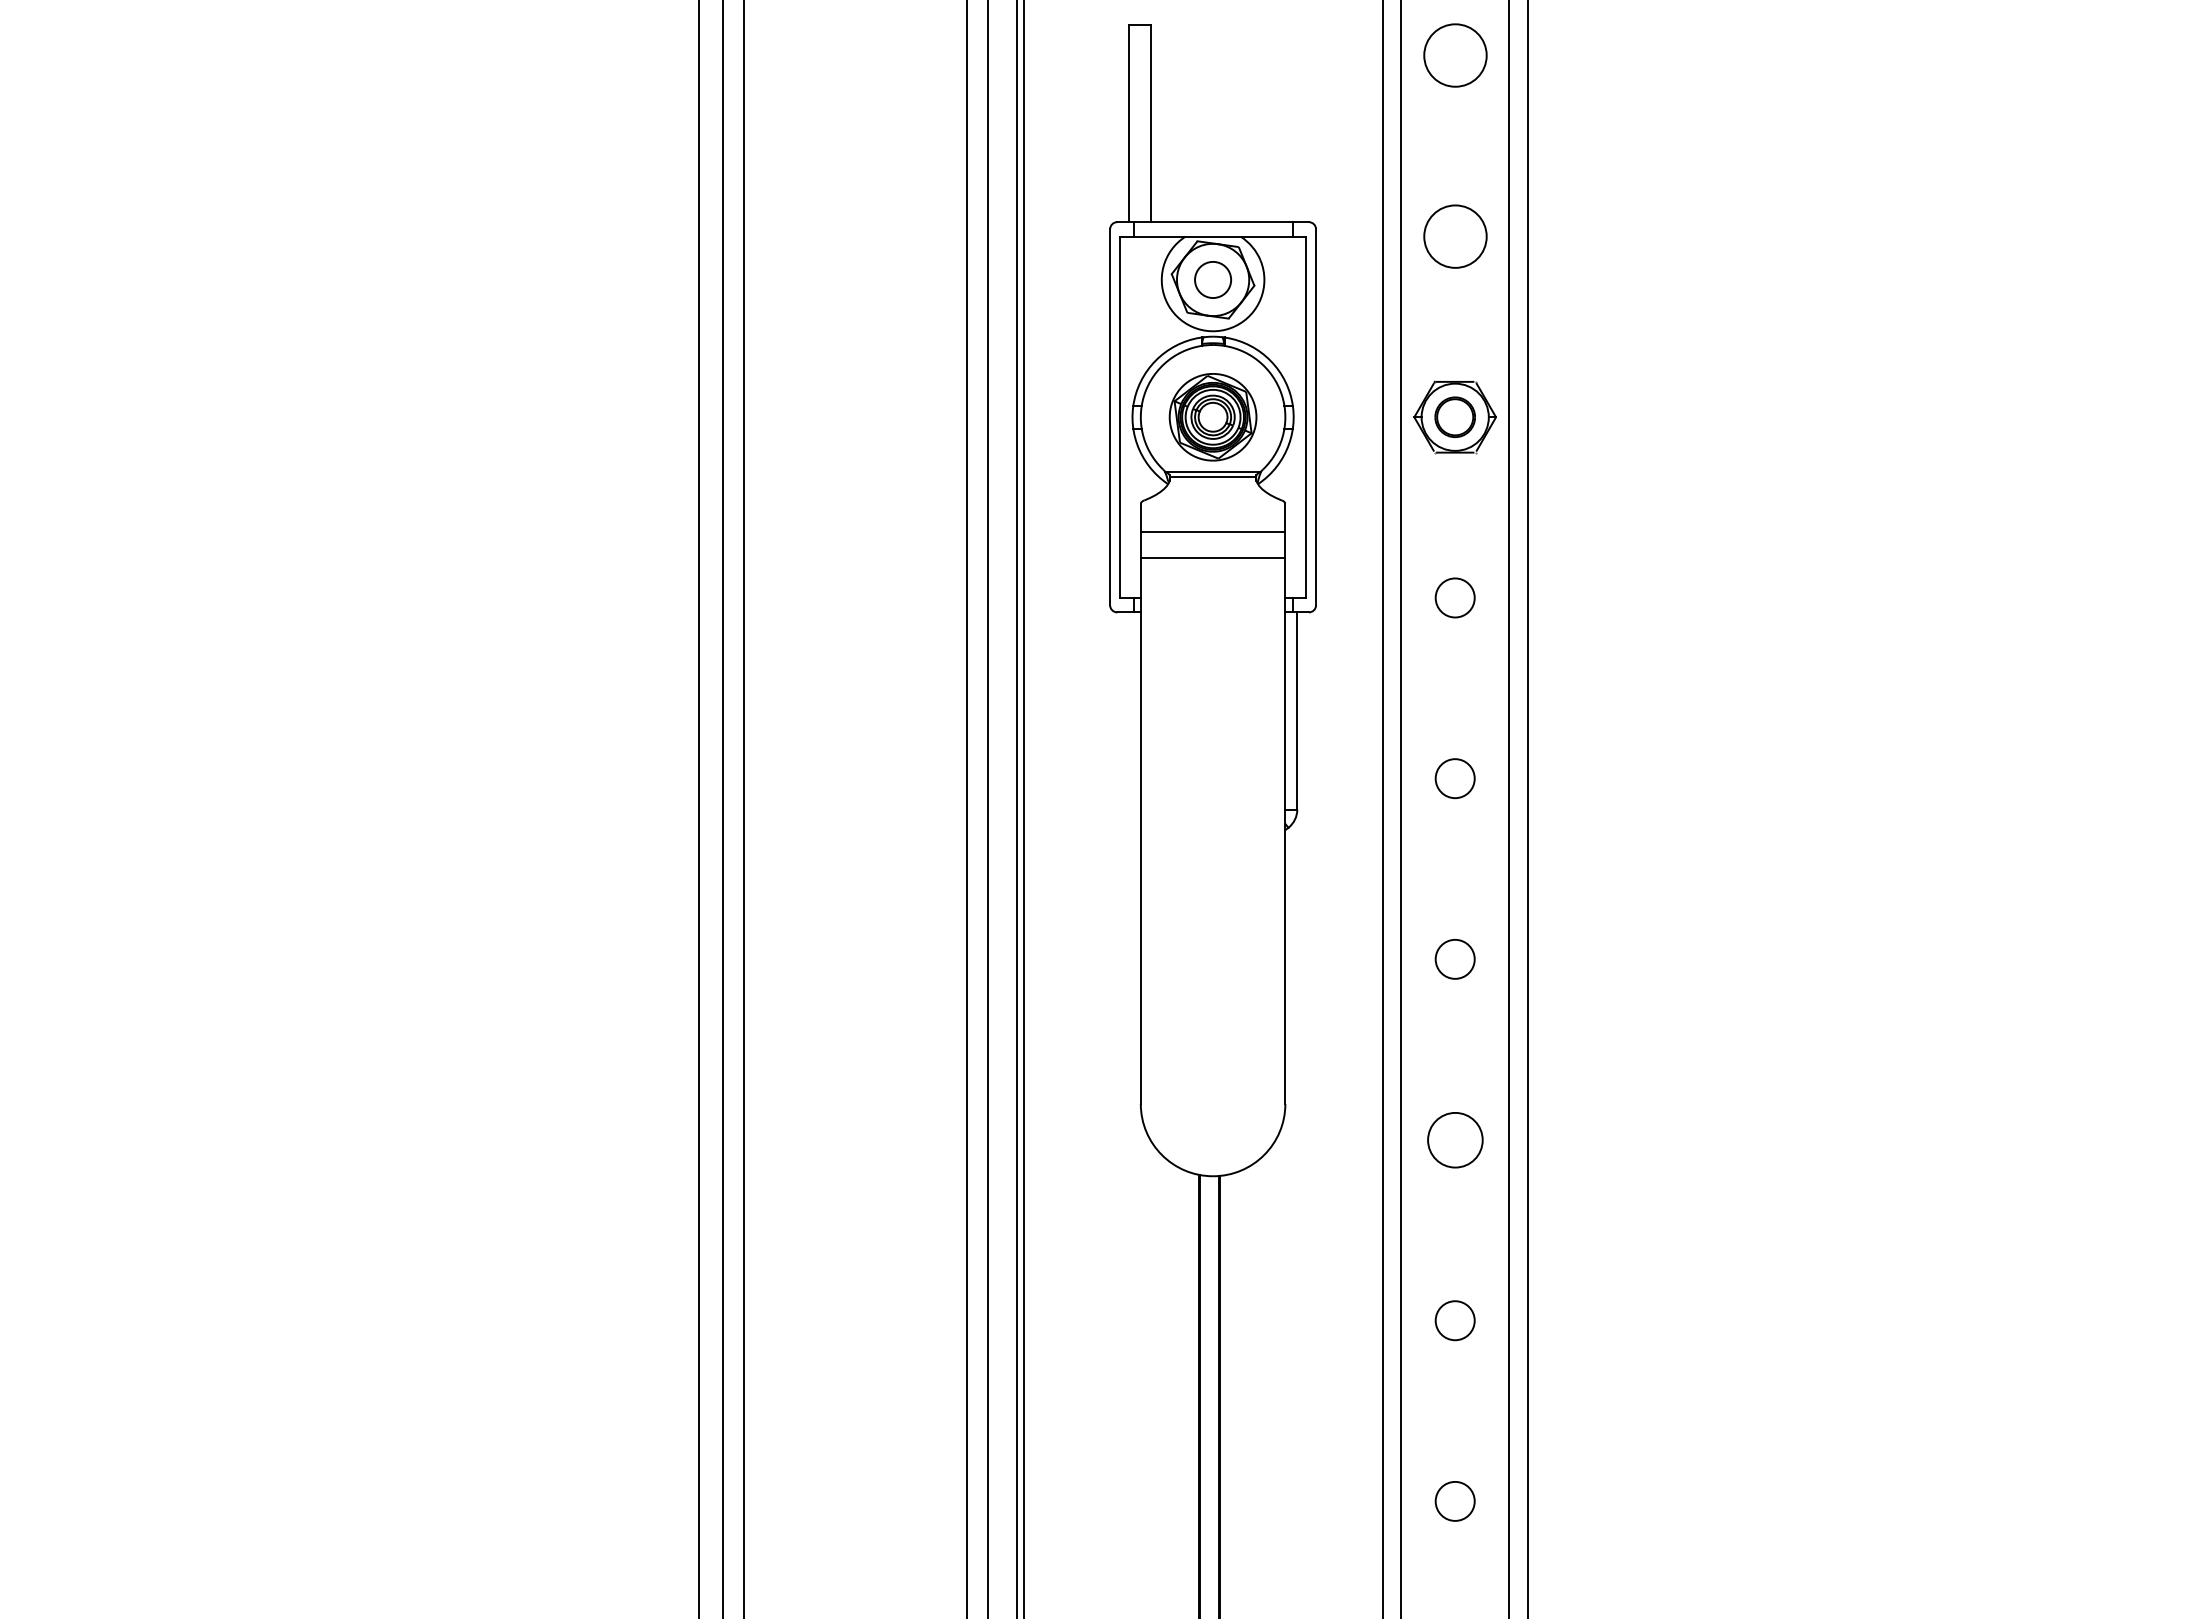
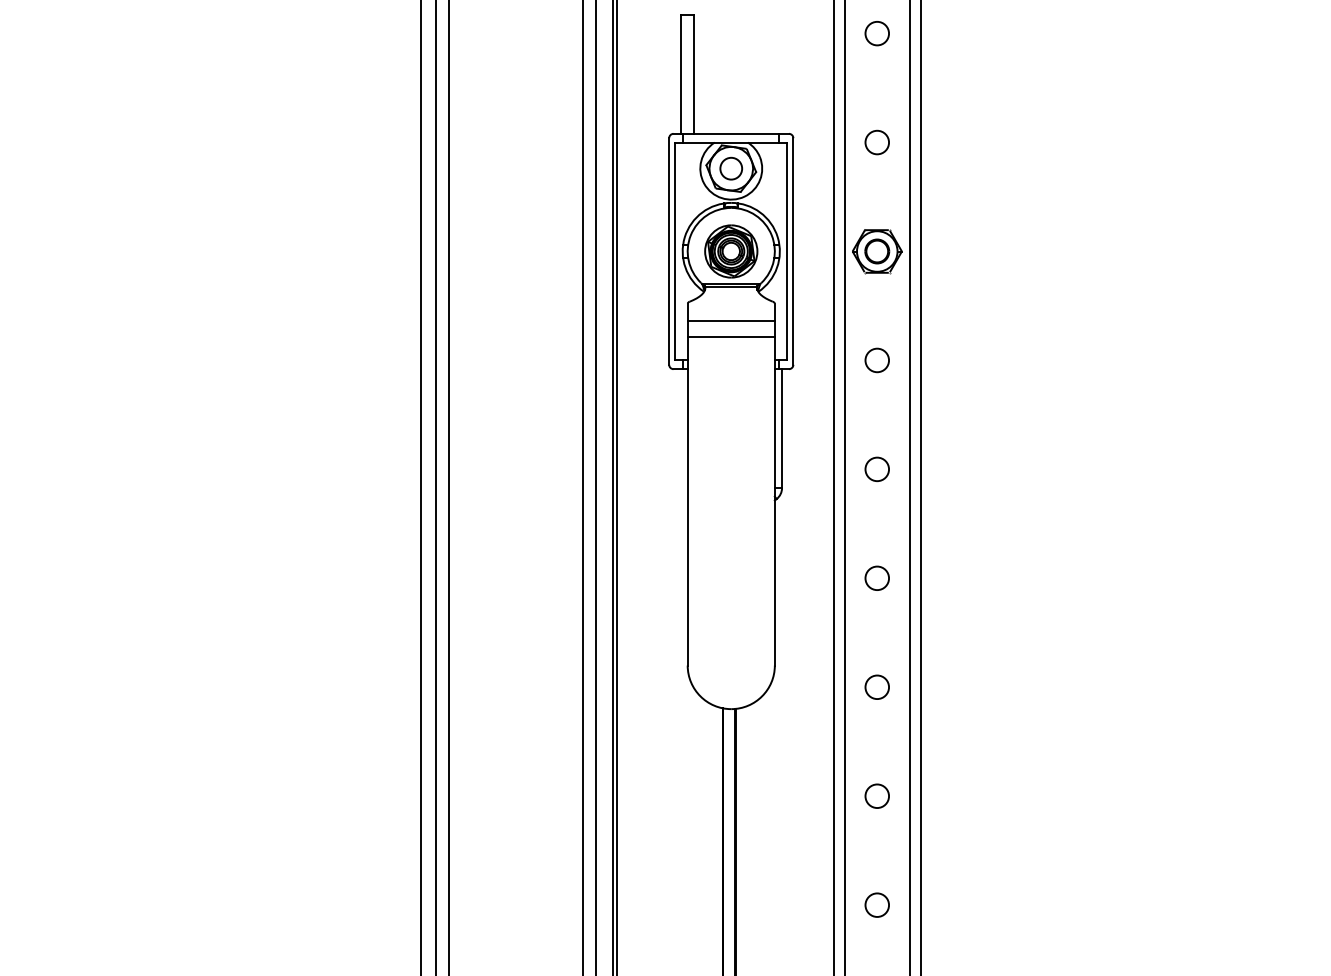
circle: (1453, 55) -> (876, 33), size x0.62
circle: (1453, 236) -> (876, 142), size x0.62
circle: (1453, 1138) -> (876, 686), size x0.71

